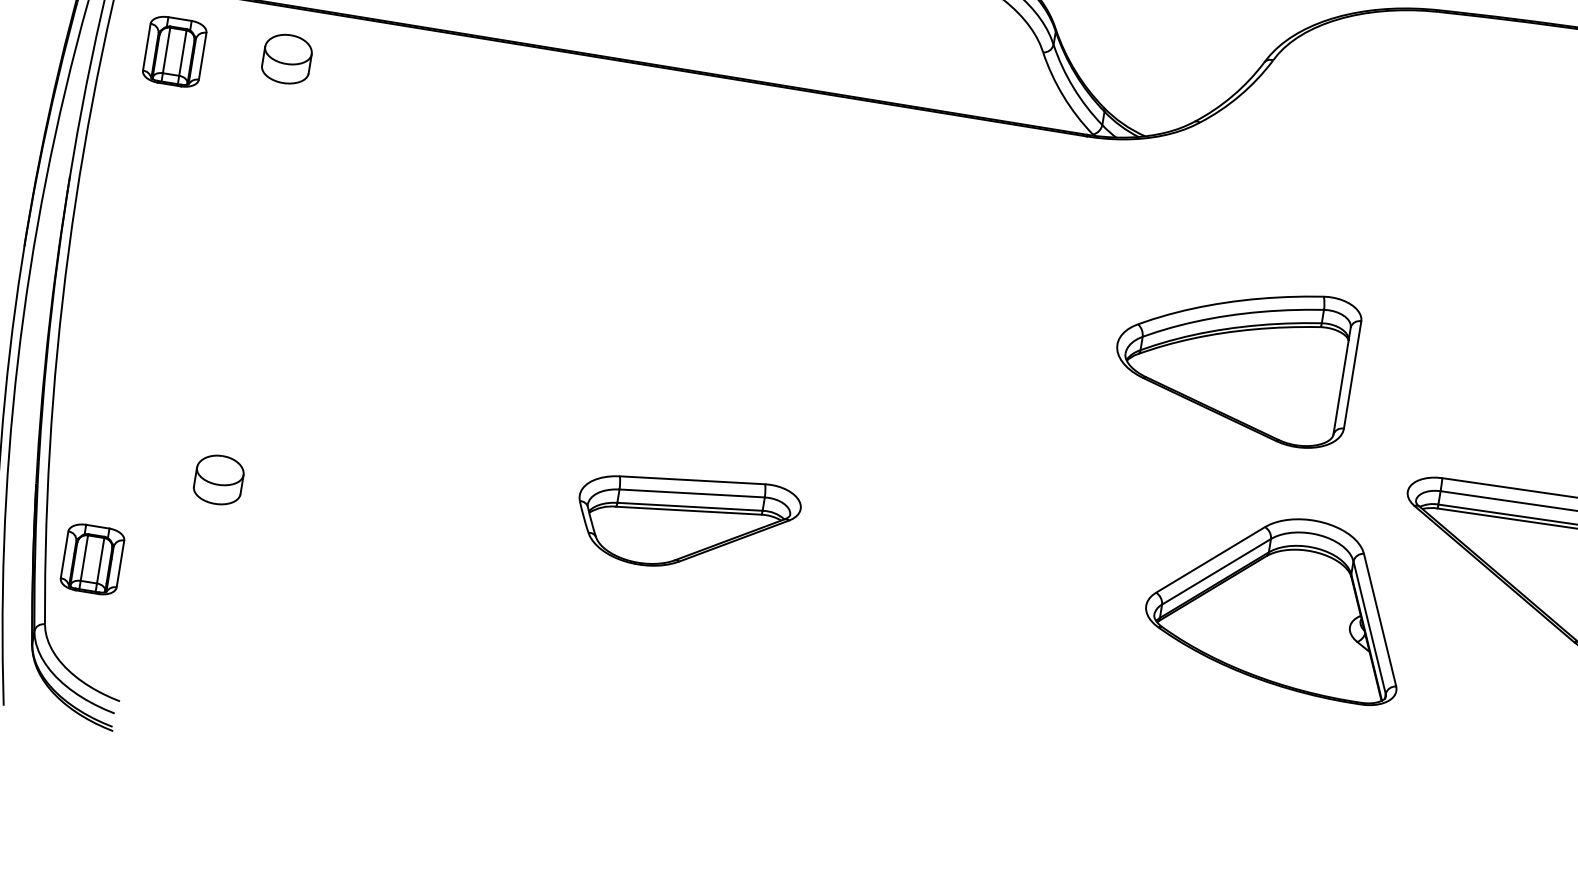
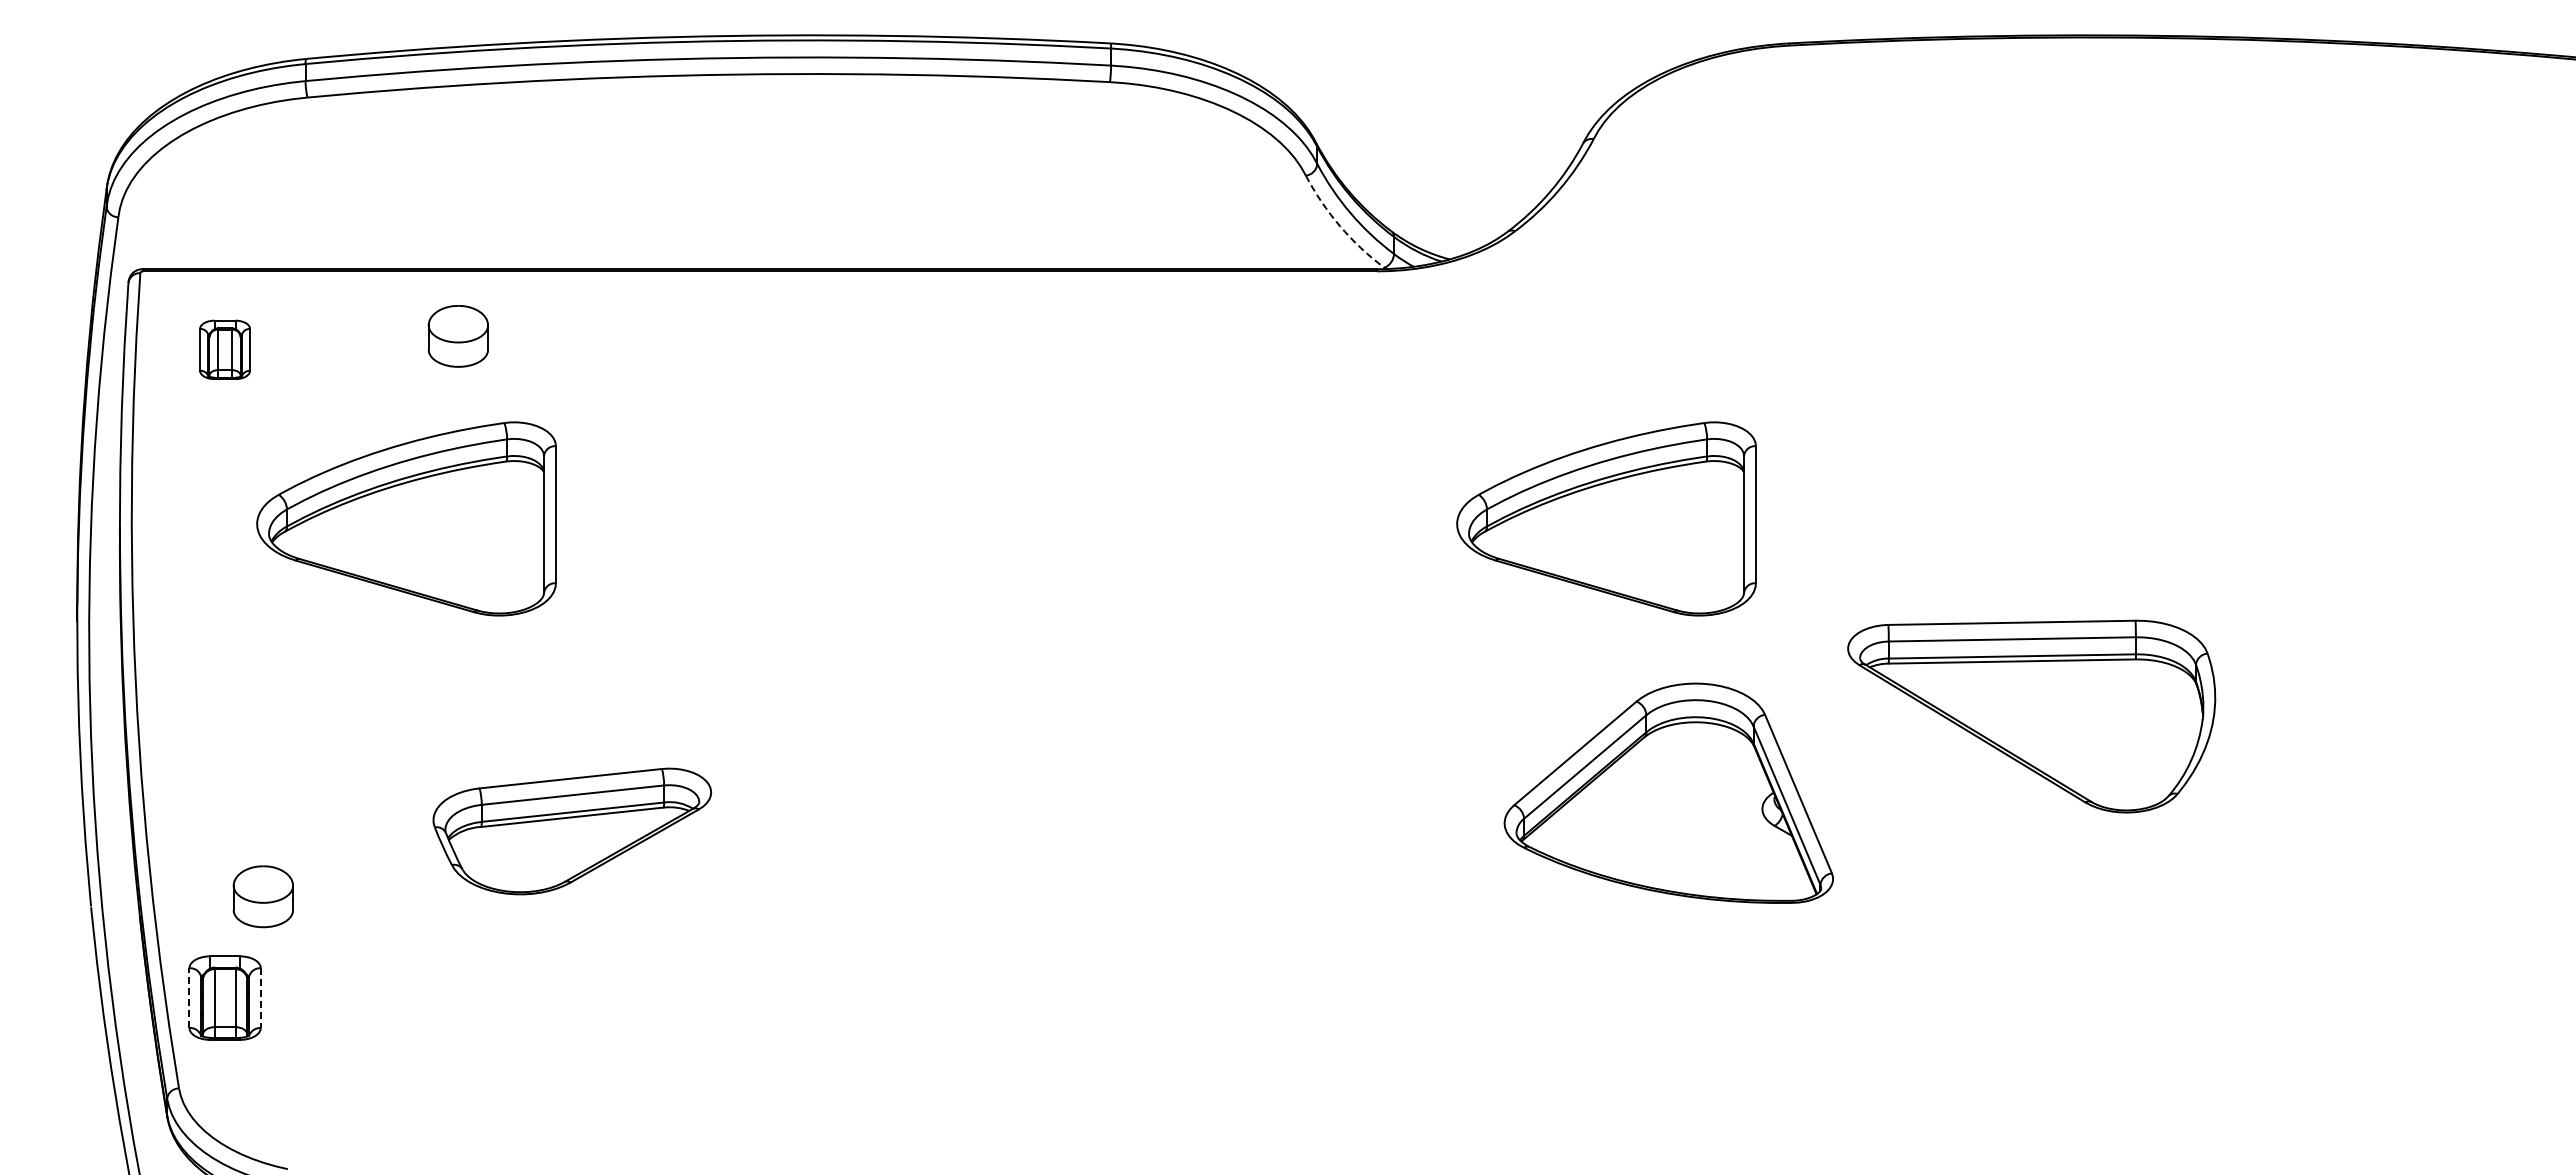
part: (174, 51) -> (224, 349), size x0.7
part: (286, 59) -> (457, 336), moved
arc: (1063, 96) -> (1340, 226), solid -> dashed
part: (295, 206) -> (406, 518), added
part: (218, 479) -> (262, 896), moved
part: (687, 521) -> (572, 831), moved
line: (64, 555) -> (189, 998), solid -> dashed
line: (120, 564) -> (260, 998), solid -> dashed
part: (1278, 602) -> (1668, 792), moved

